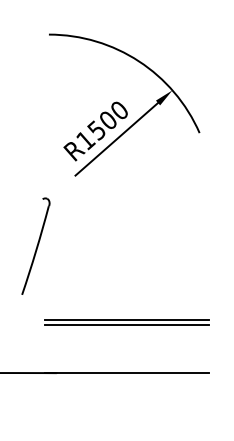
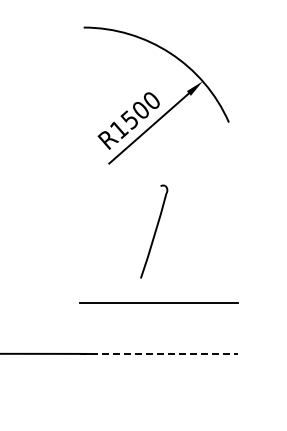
part: (36, 246) -> (154, 231), moved
line: (126, 324) -> (158, 307), removed
line: (126, 372) -> (158, 353), solid -> dashed

